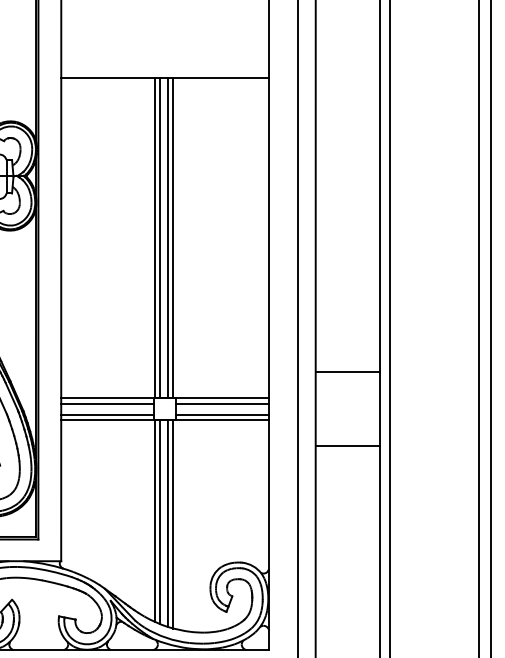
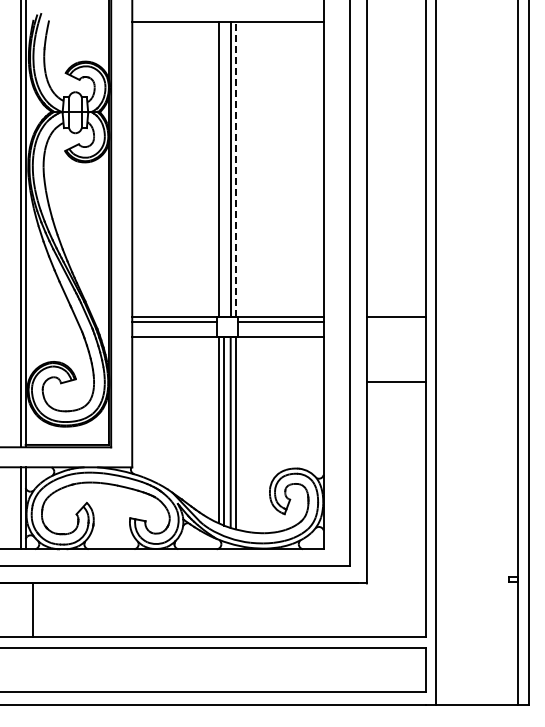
line: (160, 237) -> (223, 168), removed
line: (173, 237) -> (235, 168), solid -> dashed
line: (347, 371) -> (396, 316), moved
line: (107, 415) -> (174, 332), removed
line: (221, 415) -> (280, 332), removed
line: (347, 446) -> (396, 382), moved

